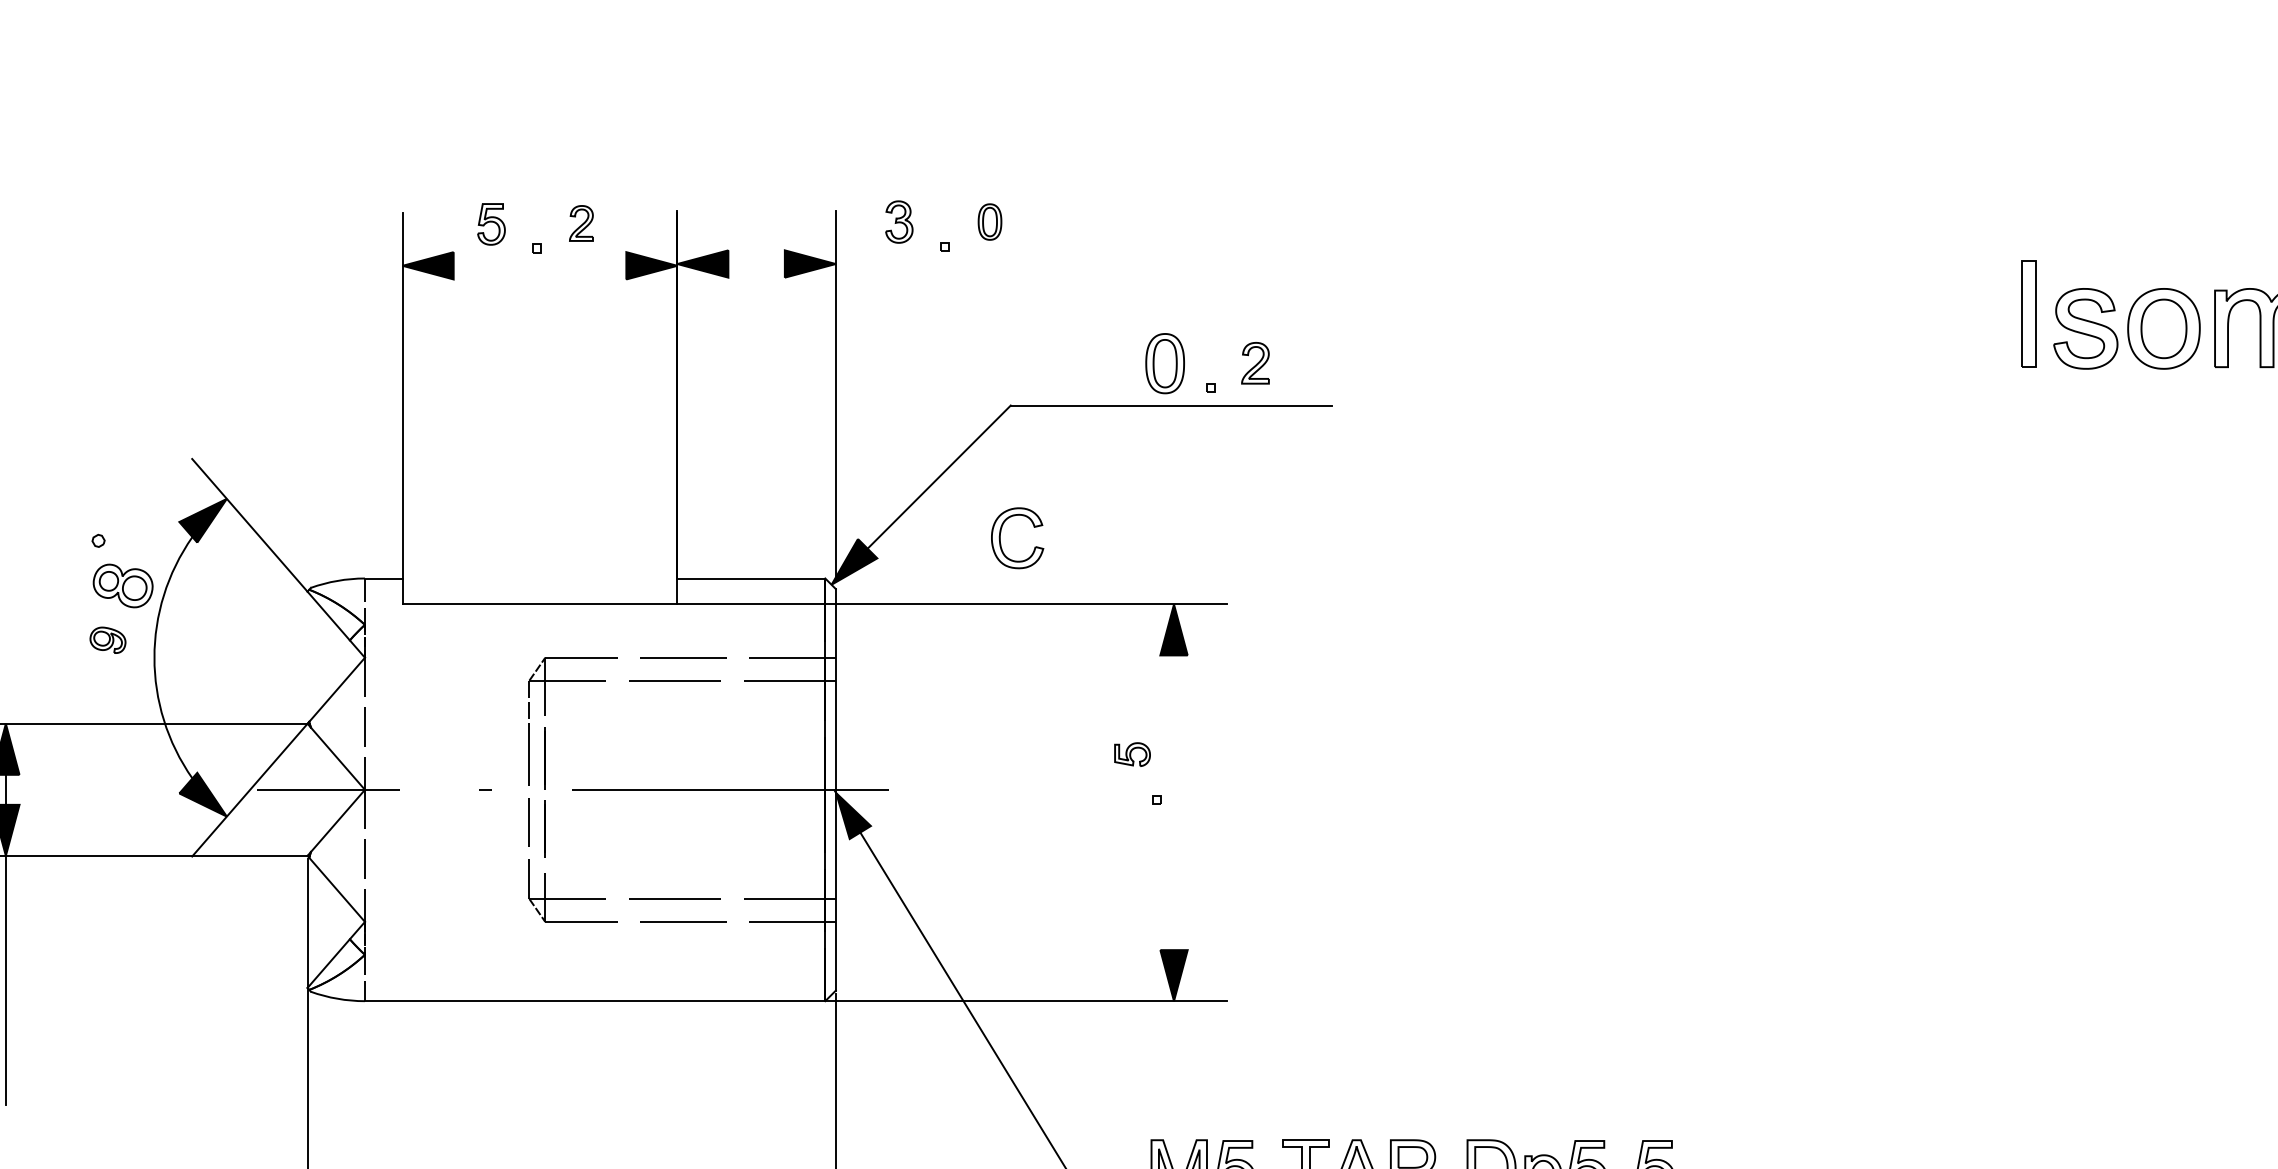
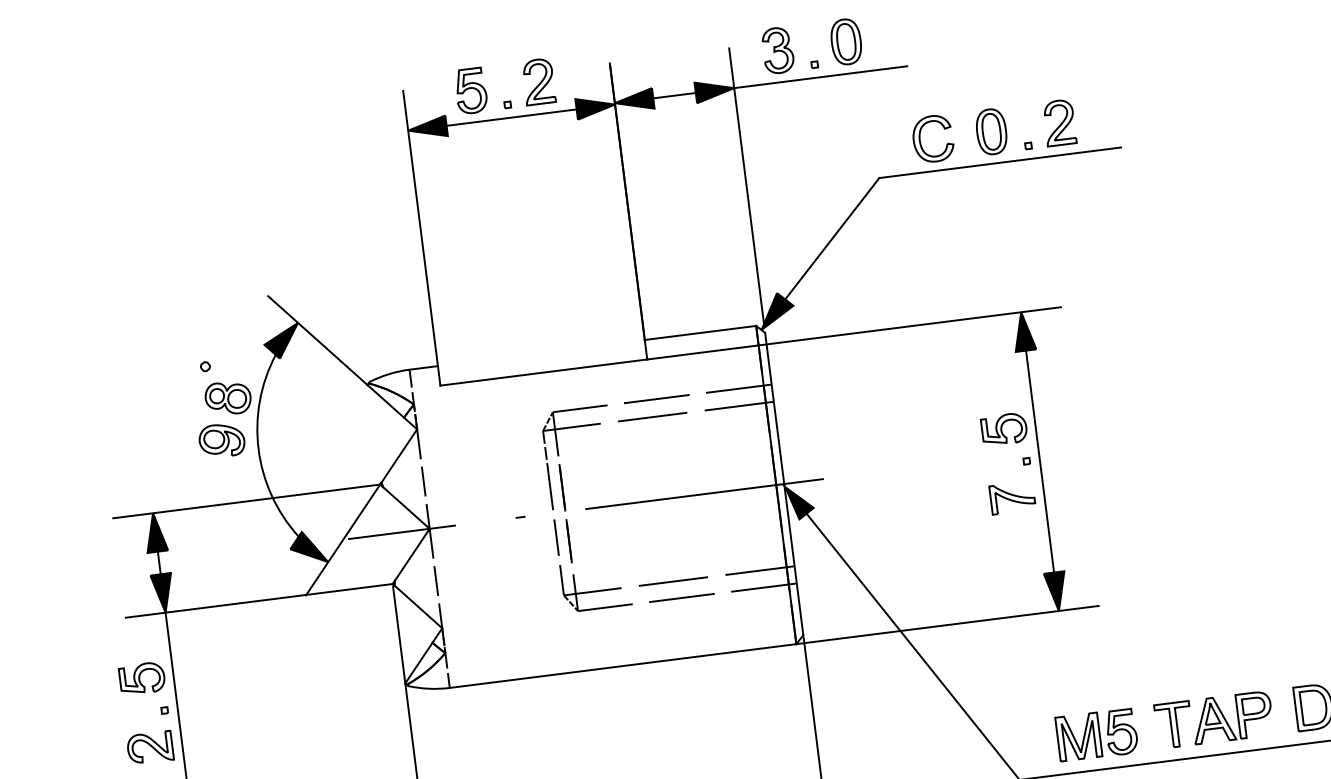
part: (899, 221) -> (778, 50), size x1.43
part: (989, 221) -> (845, 41), size x1.67
part: (581, 223) -> (538, 81), size x1.67
part: (491, 224) -> (471, 91), size x1.43
line: (756, 264) -> (674, 96), added
line: (950, 264) -> (820, 77), added
line: (539, 265) -> (511, 117), added
part: (1255, 363) -> (1059, 123), size x1.43
part: (1001, 543) -> (921, 144), moved
part: (107, 640) -> (221, 440), size x1.67
part: (1132, 754) -> (1004, 429), size x1.67
line: (1174, 802) -> (1040, 461), added
part: (1131, 845) -> (1012, 497), added

